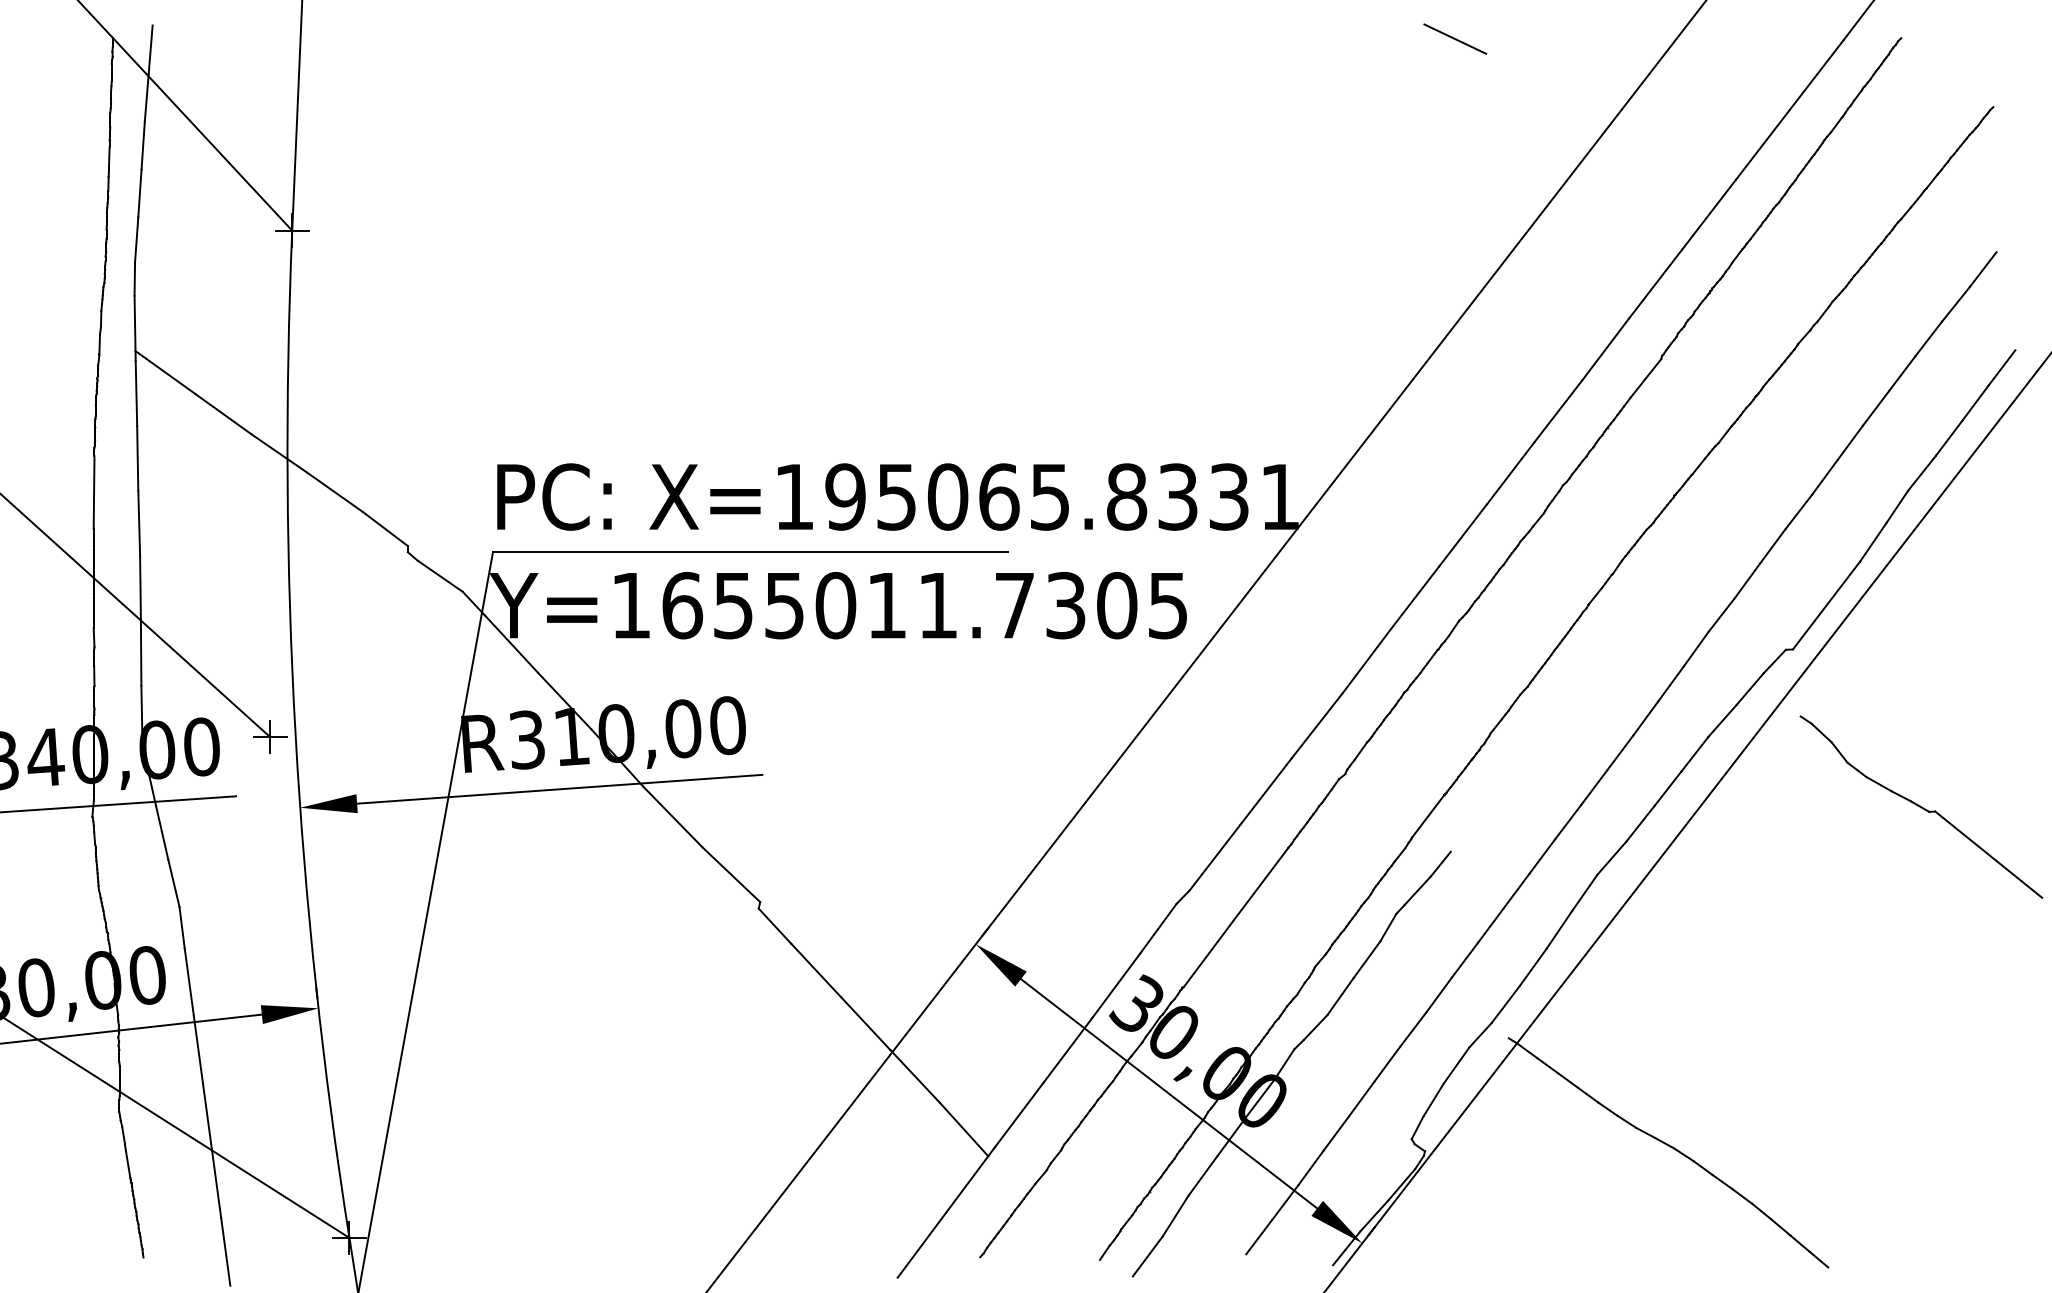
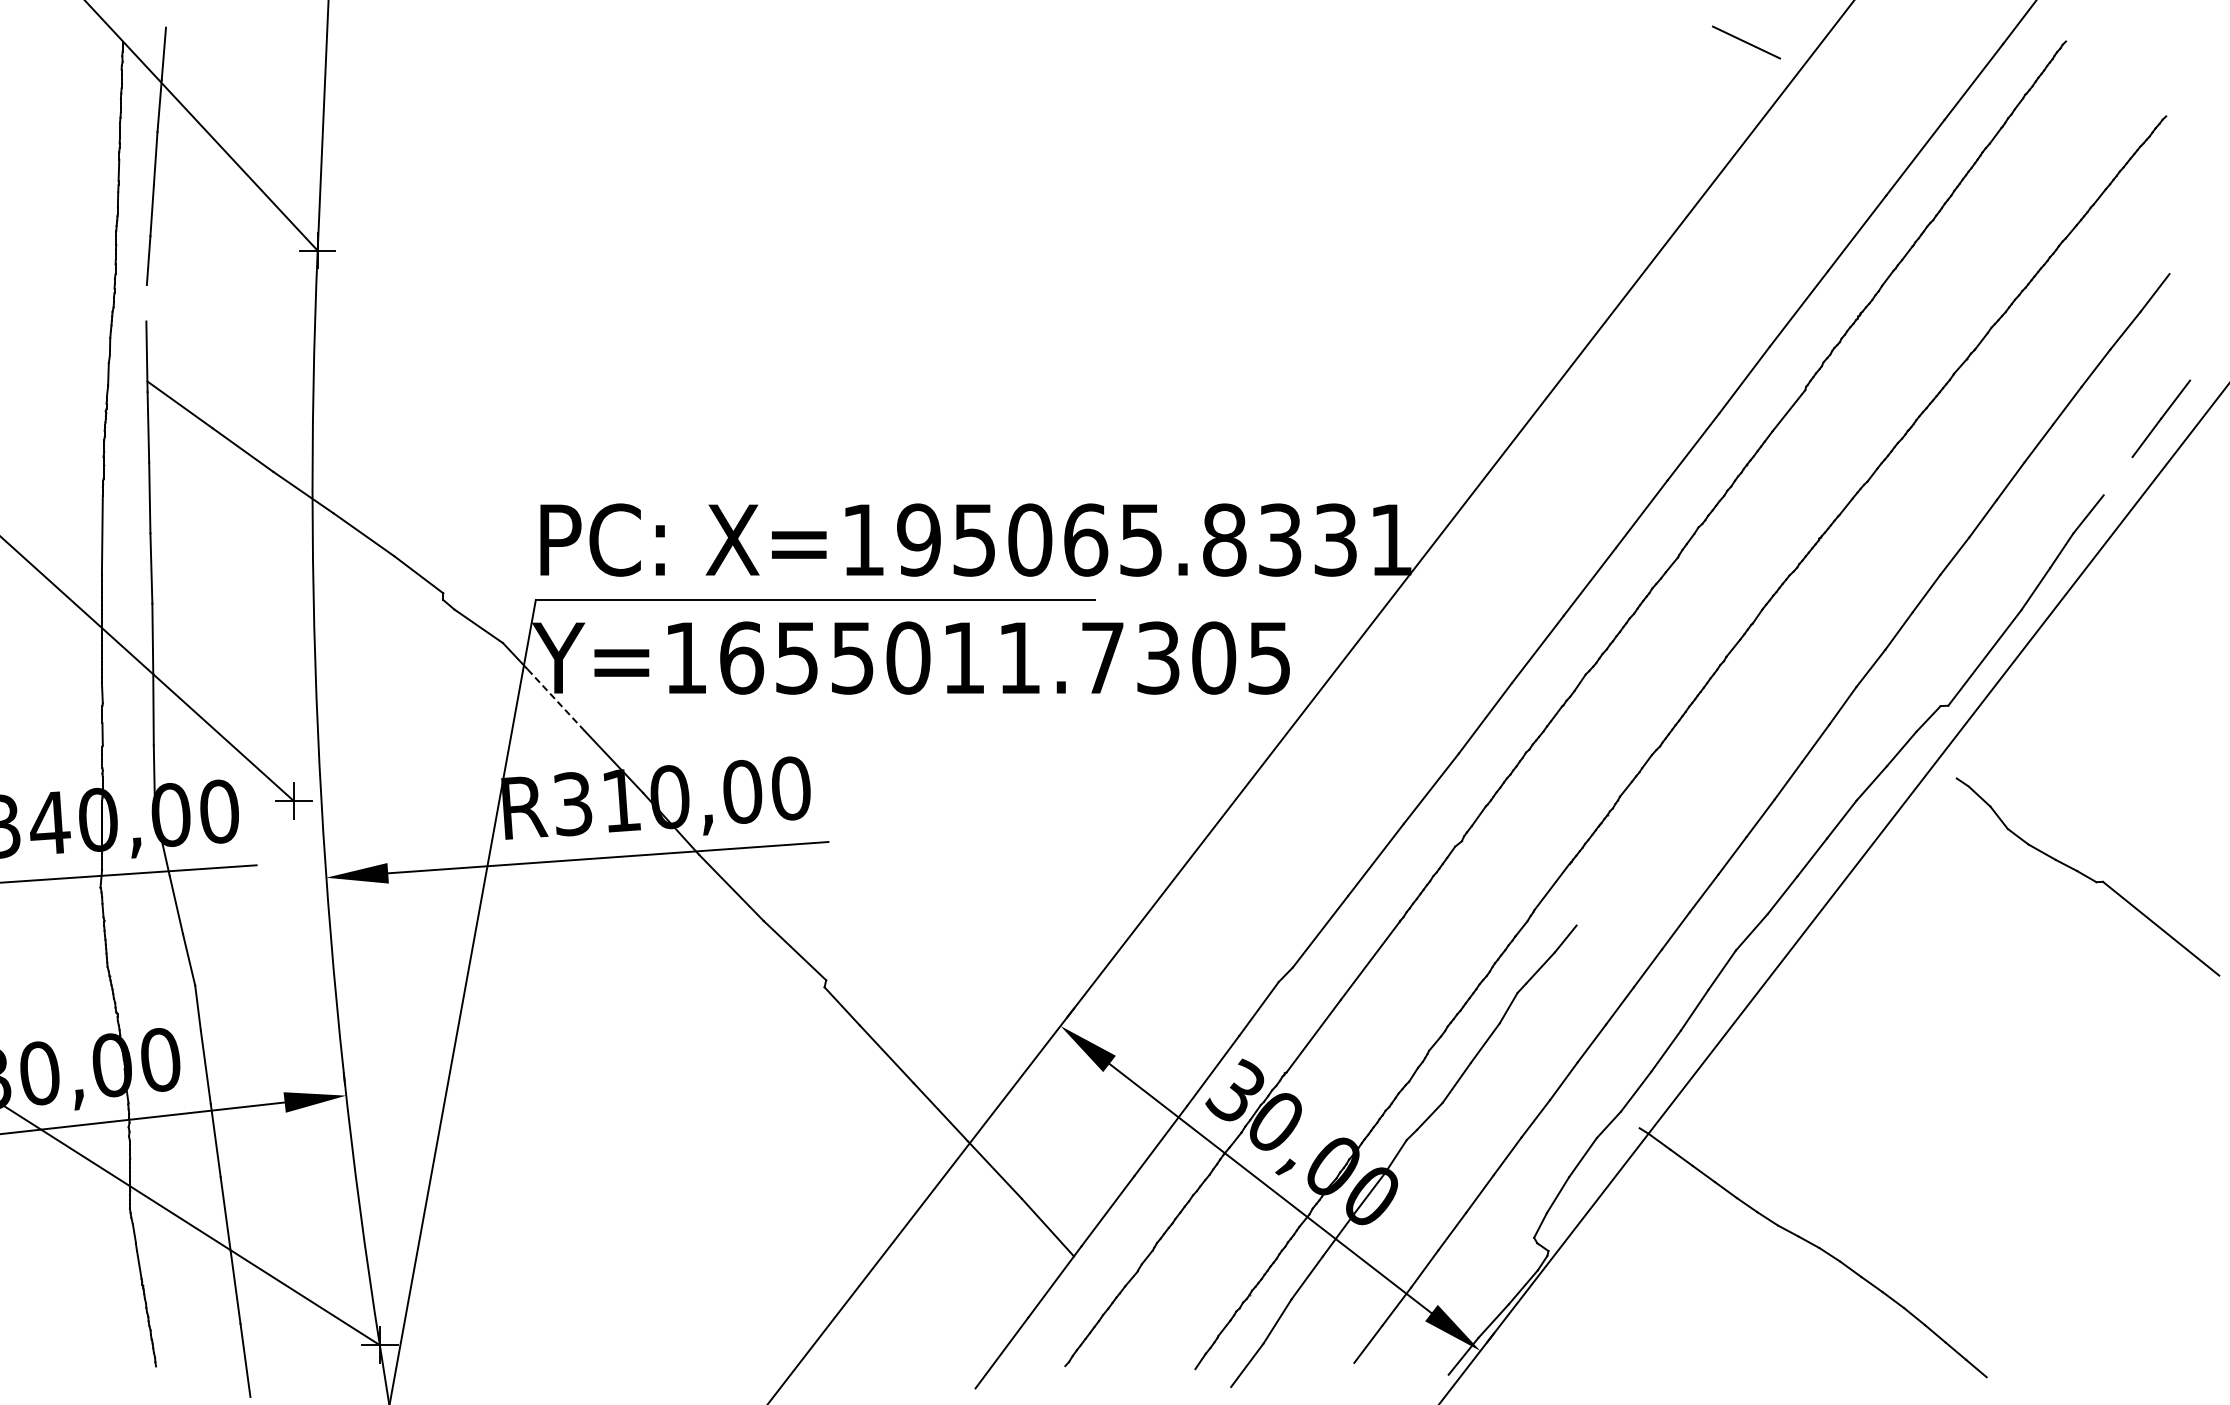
line: (1455, 39) -> (1746, 42), moved
line: (134, 279) -> (146, 303), removed
line: (1948, 438) -> (2117, 476), removed
line: (511, 643) -> (555, 699), solid -> dashed

